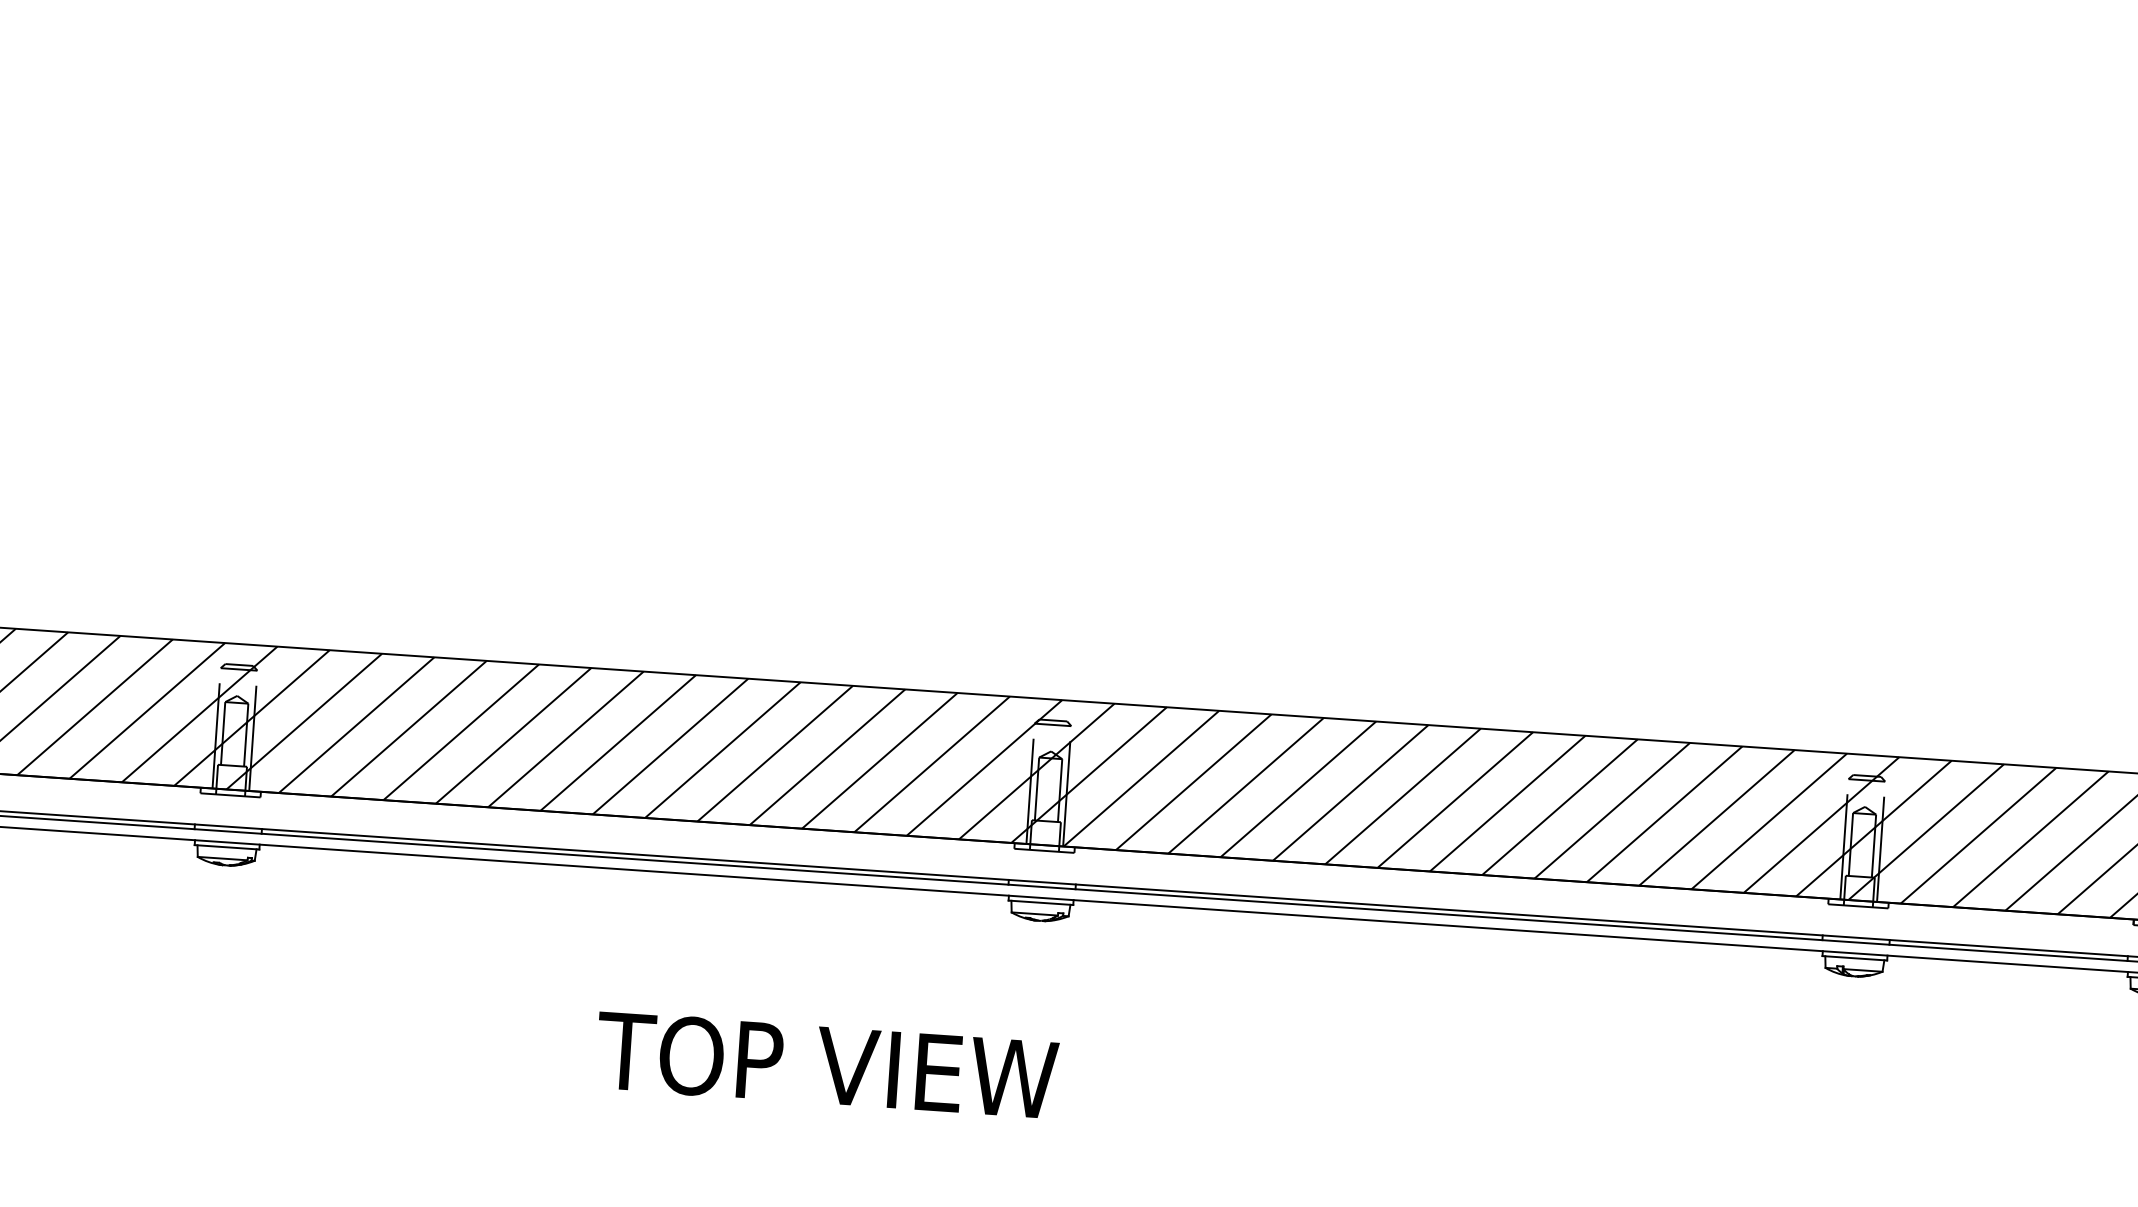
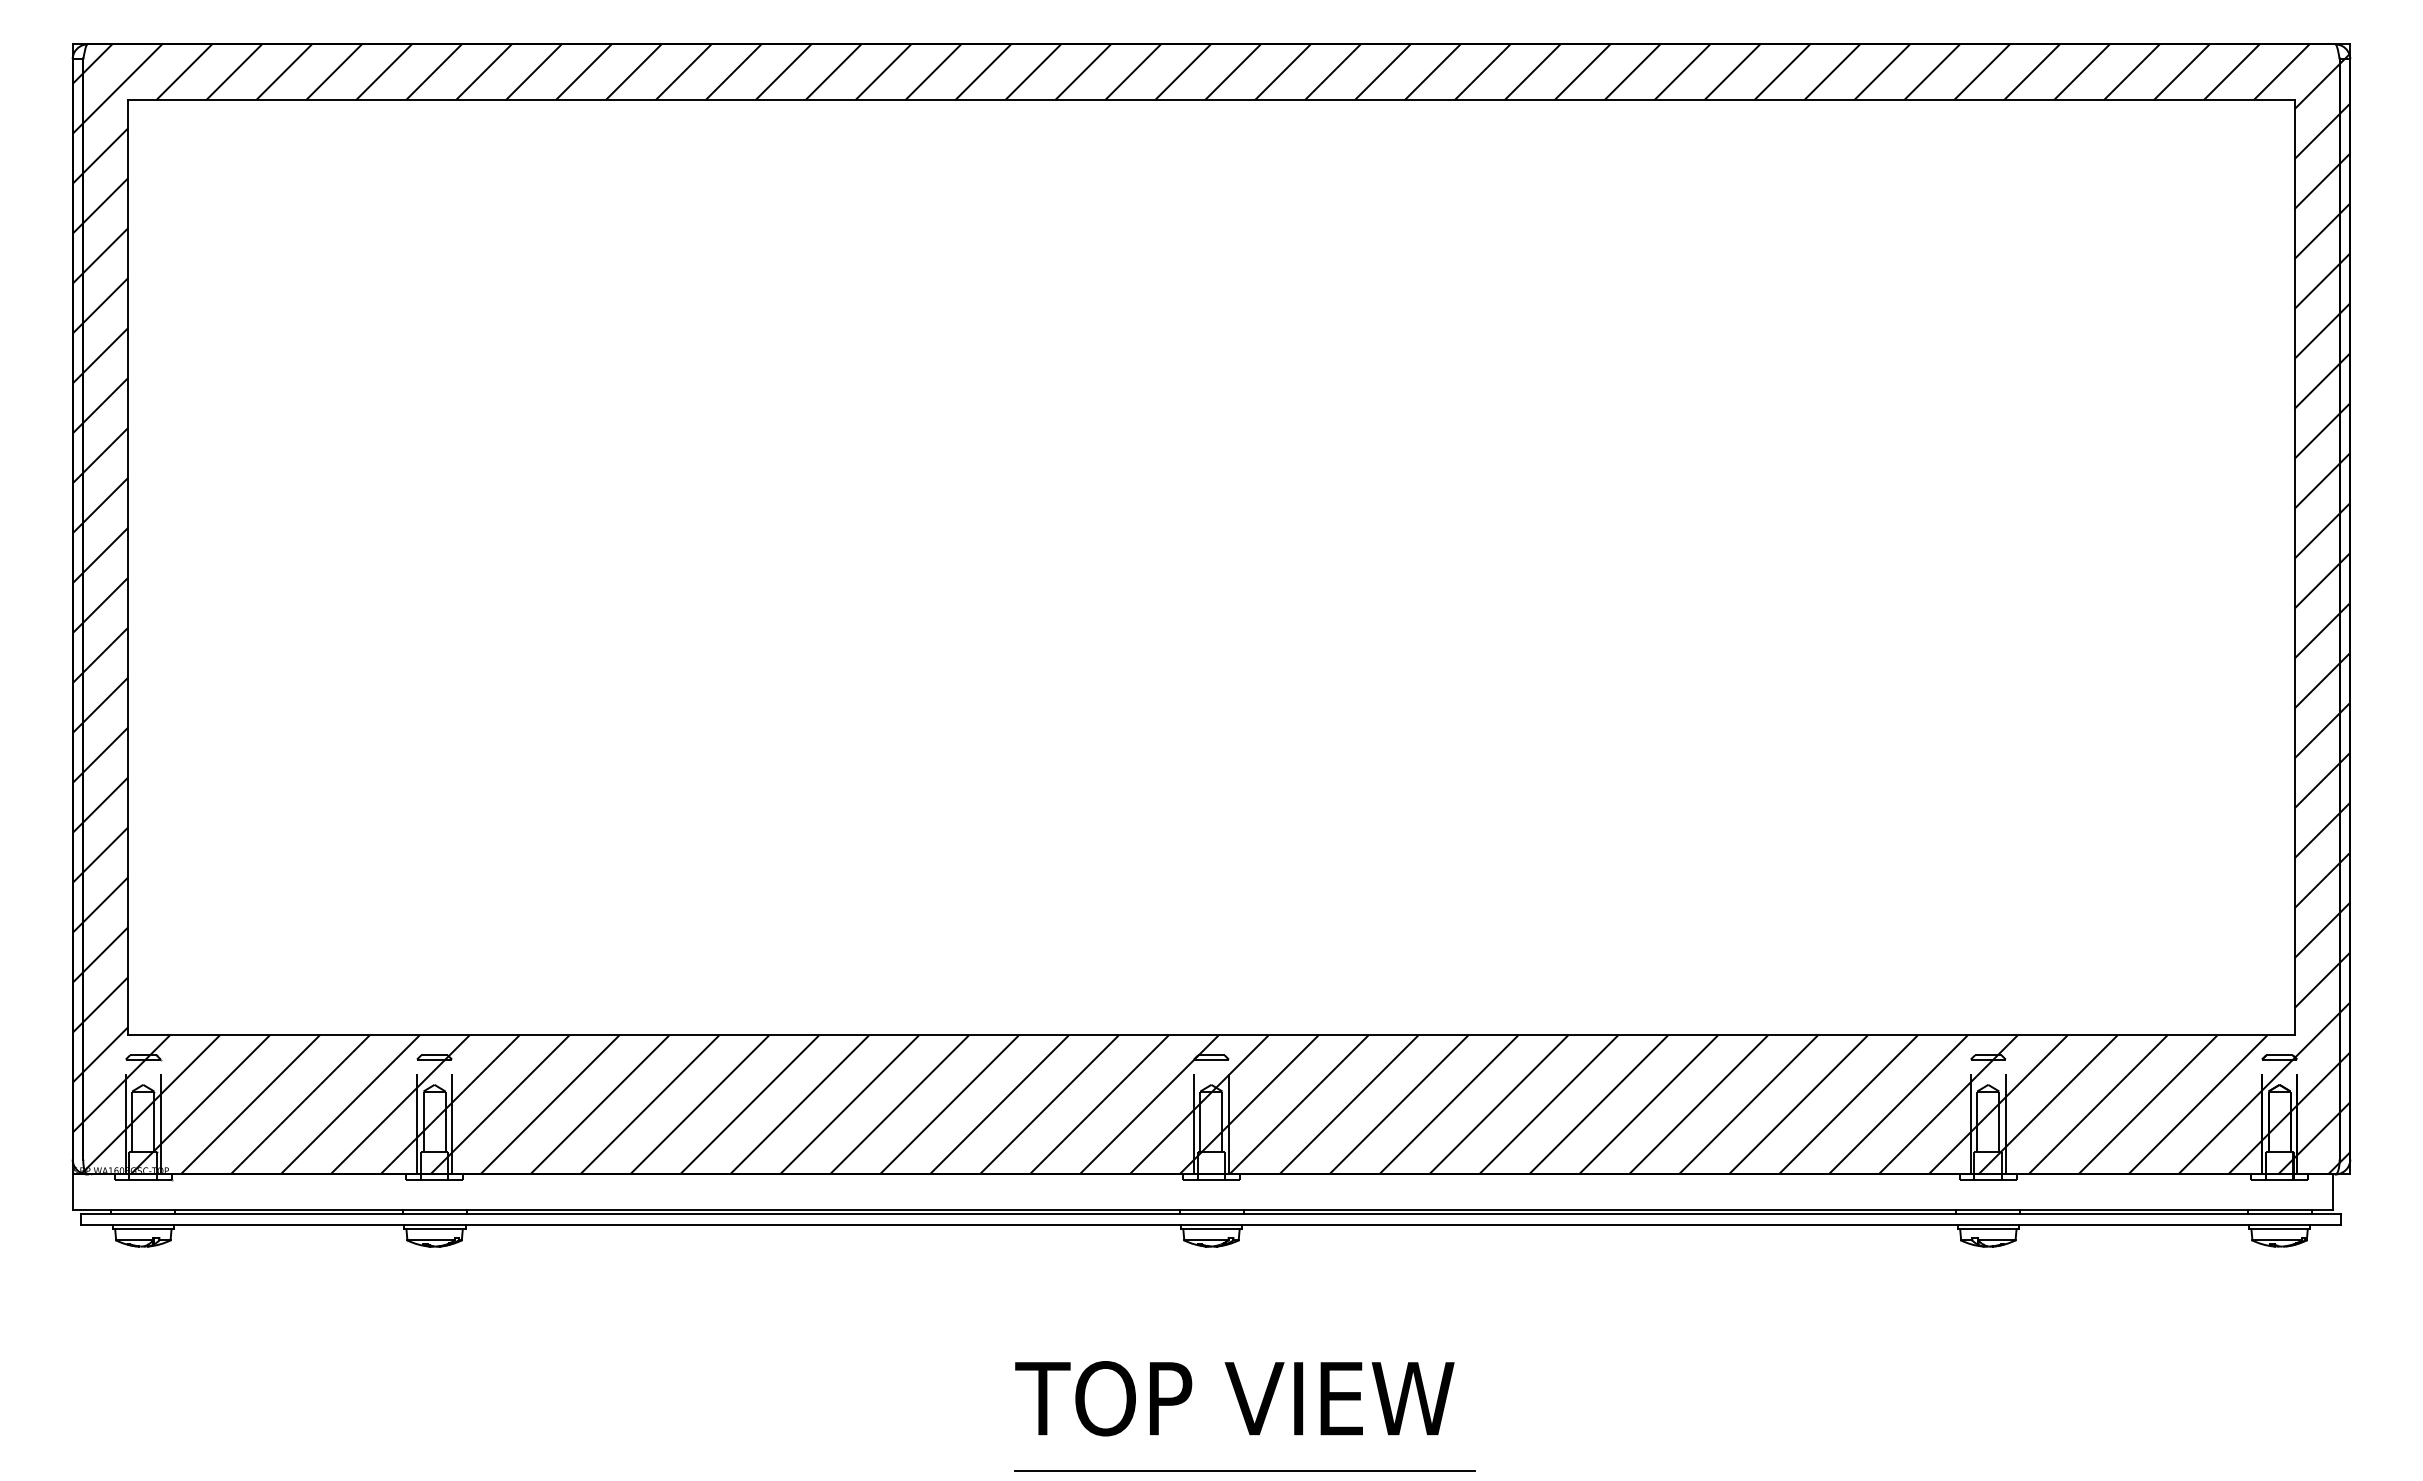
text: (826, 1065) -> (1234, 1398), moved
line: (1059, 1157) -> (1245, 1470), added

